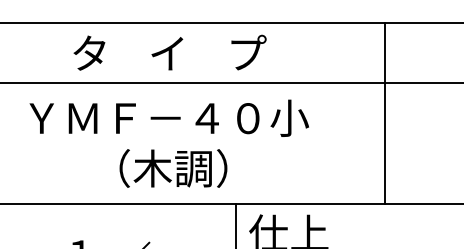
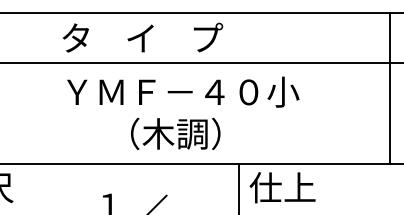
text: (169, 52) -> (142, 37), moved
line: (384, 112) -> (389, 87), moved
text: (173, 168) -> (175, 133), moved

